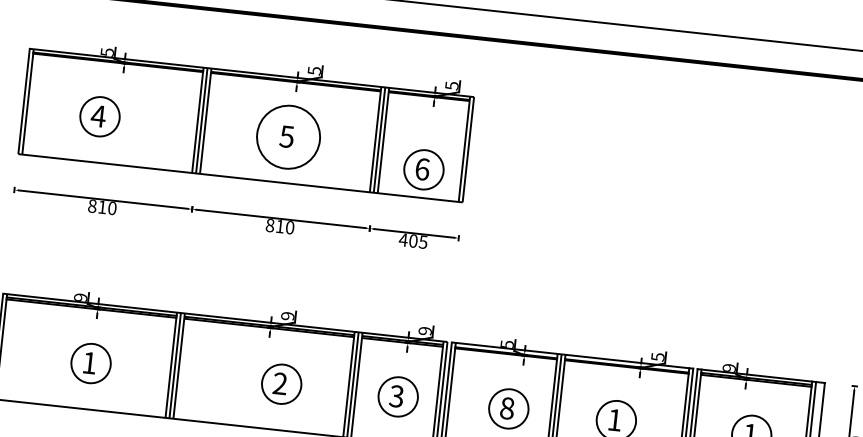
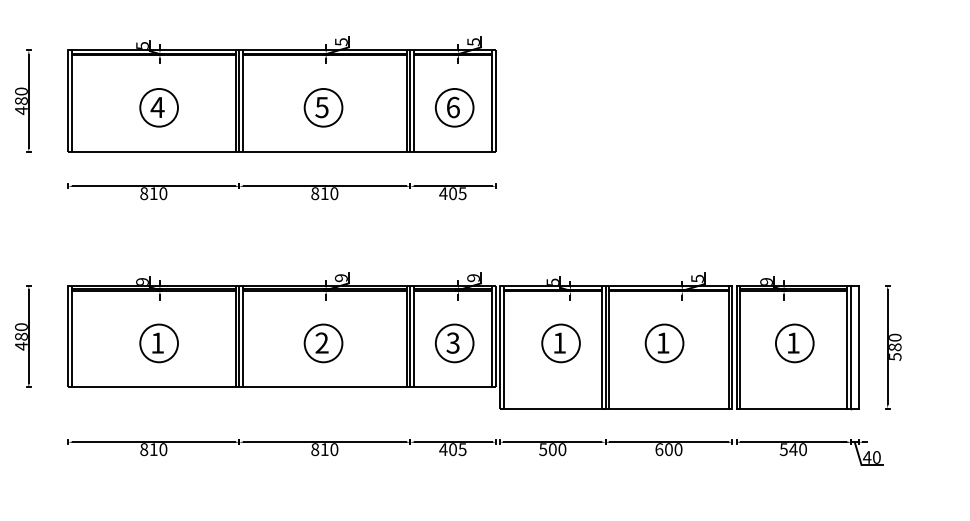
part: (99, 116) -> (158, 107), moved
circle: (288, 136) -> (323, 107), size x0.62
part: (423, 169) -> (454, 107), moved
part: (281, 384) -> (323, 343), moved
text: (507, 407) -> (559, 342), 8 -> 1

